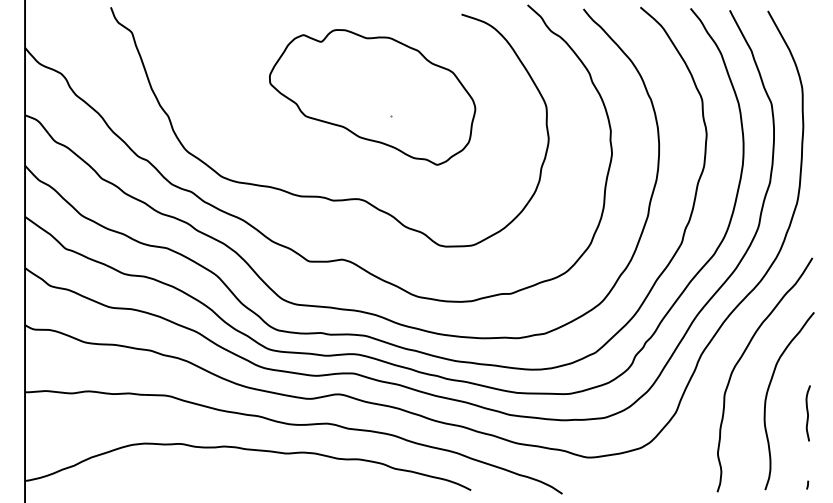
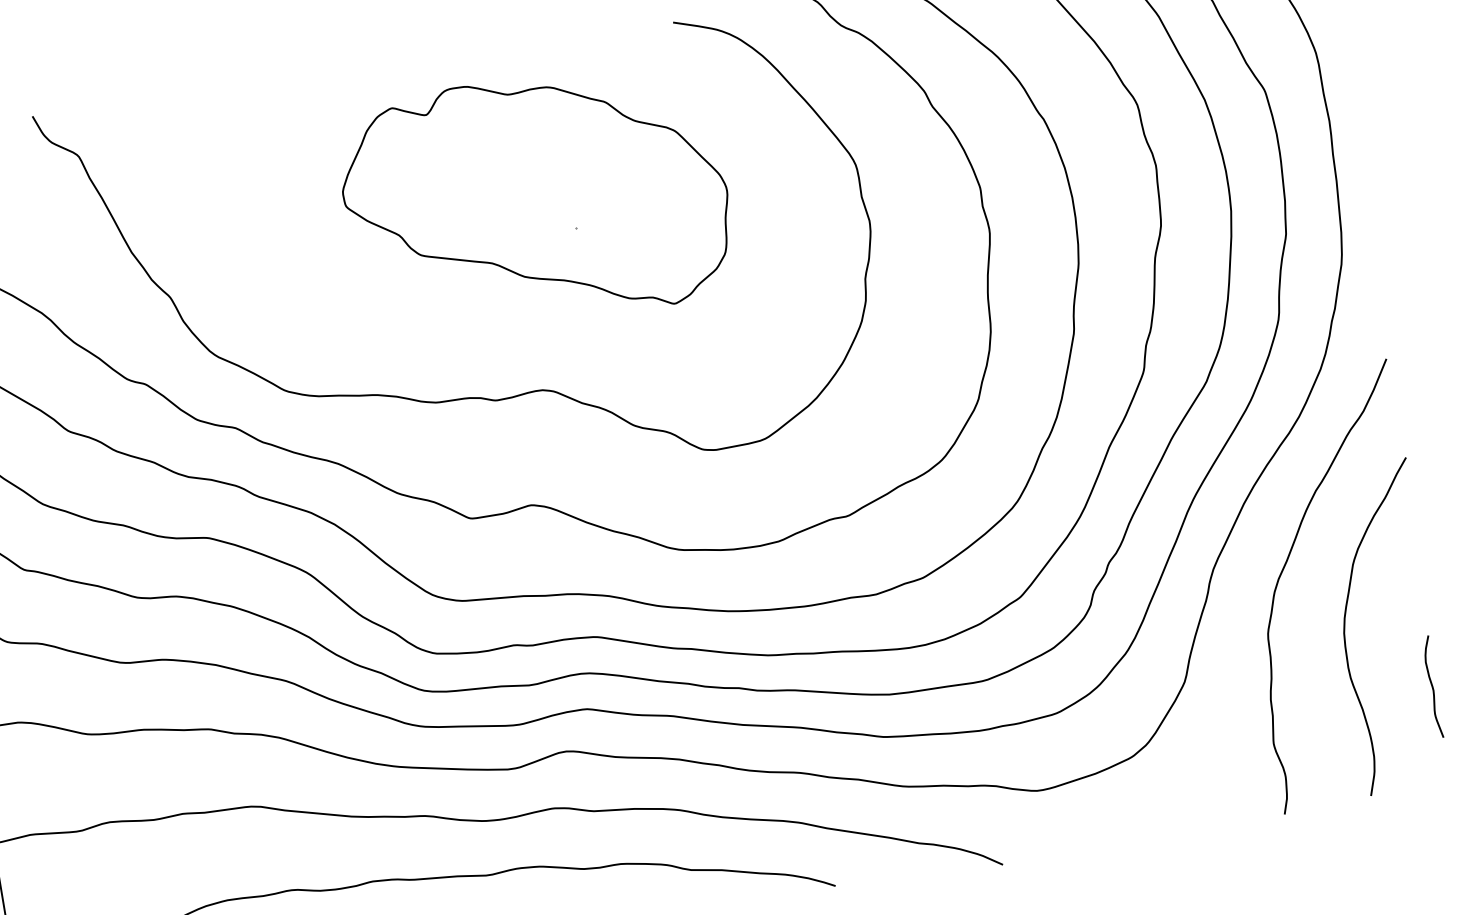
curve: (807, 413) -> (1431, 687), moved
line: (807, 484) -> (1446, 772), removed

